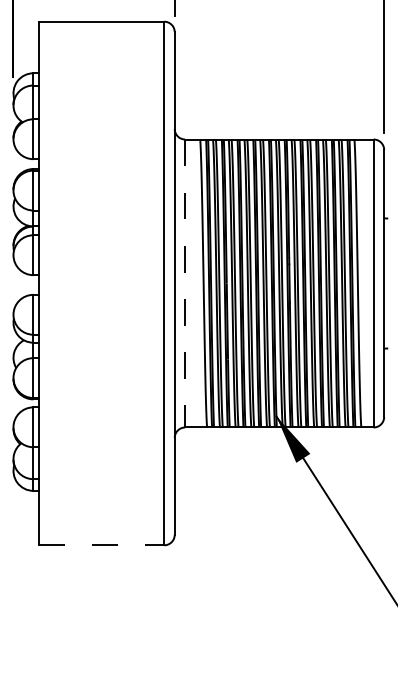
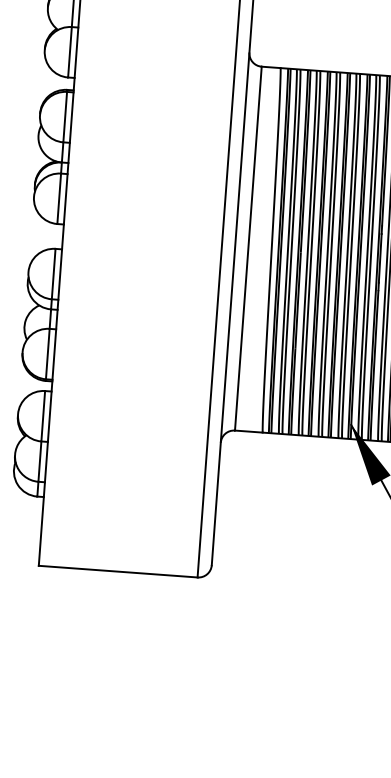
line: (185, 283) -> (248, 248), dashed -> solid
line: (101, 545) -> (118, 571), dashed -> solid

